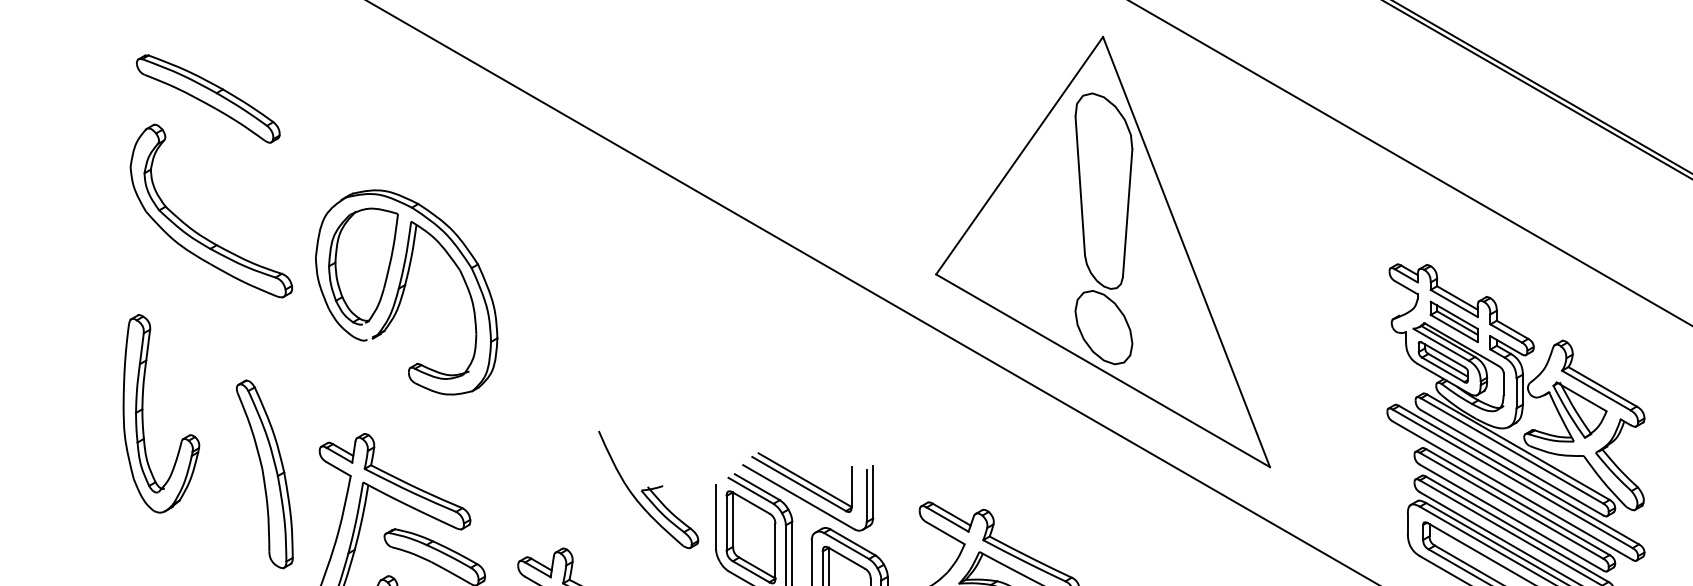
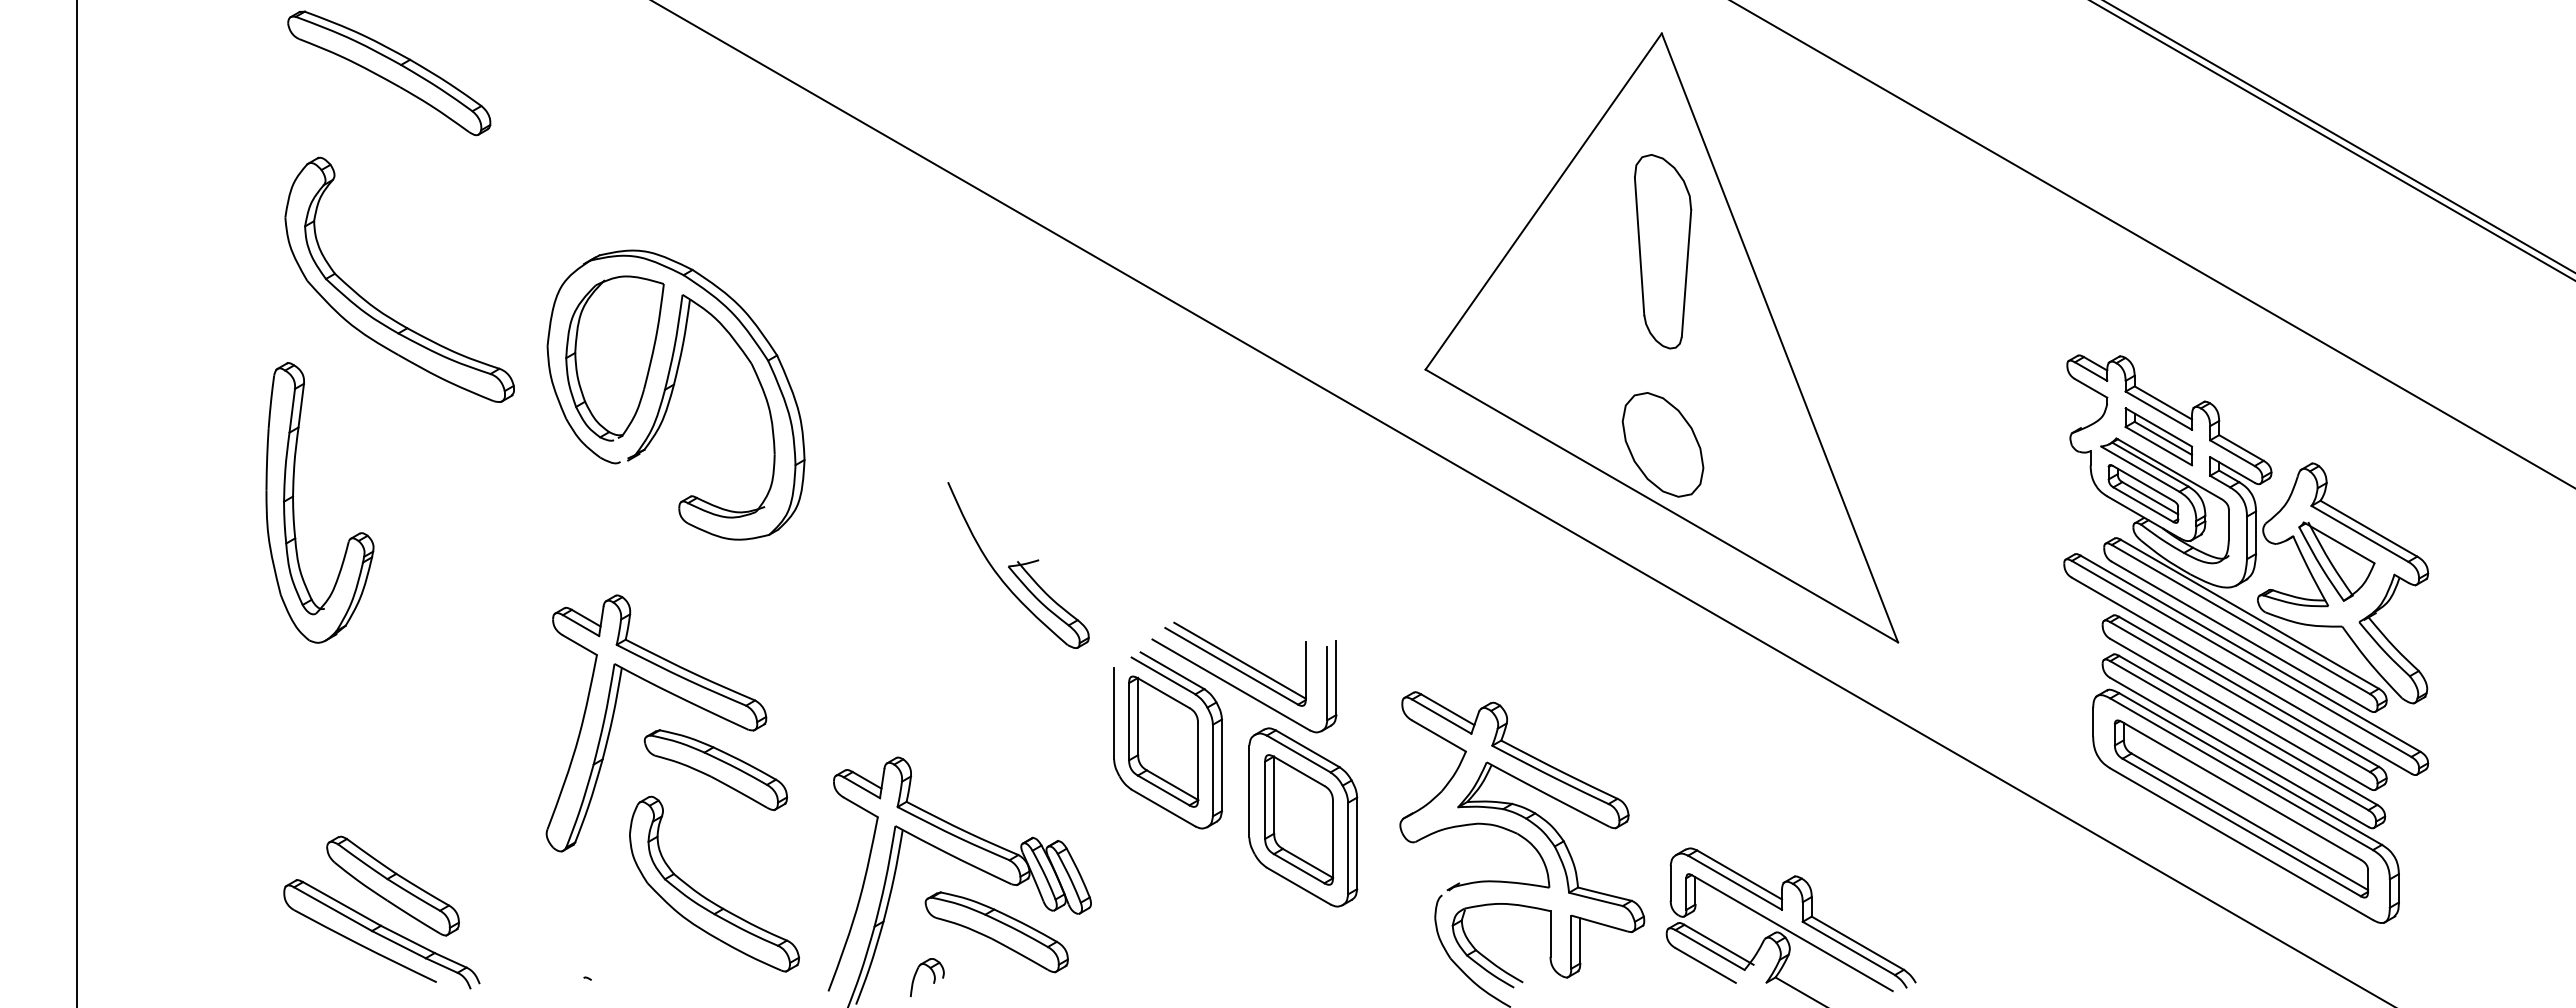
part: (208, 99) -> (389, 73), moved
part: (1103, 190) -> (1662, 251), size x0.7
part: (143, 415) -> (294, 505), moved
part: (264, 474) -> (474, 652), removed
part: (648, 489) -> (1018, 565), moved

